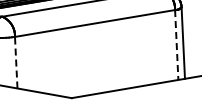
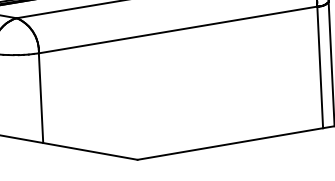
line: (176, 45) -> (319, 68), dashed -> solid
line: (16, 62) -> (41, 97), dashed -> solid

